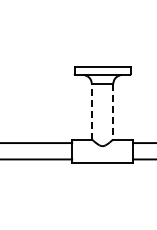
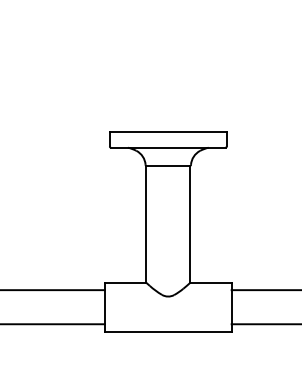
line: (92, 111) -> (147, 224), dashed -> solid
line: (113, 112) -> (191, 226), dashed -> solid

